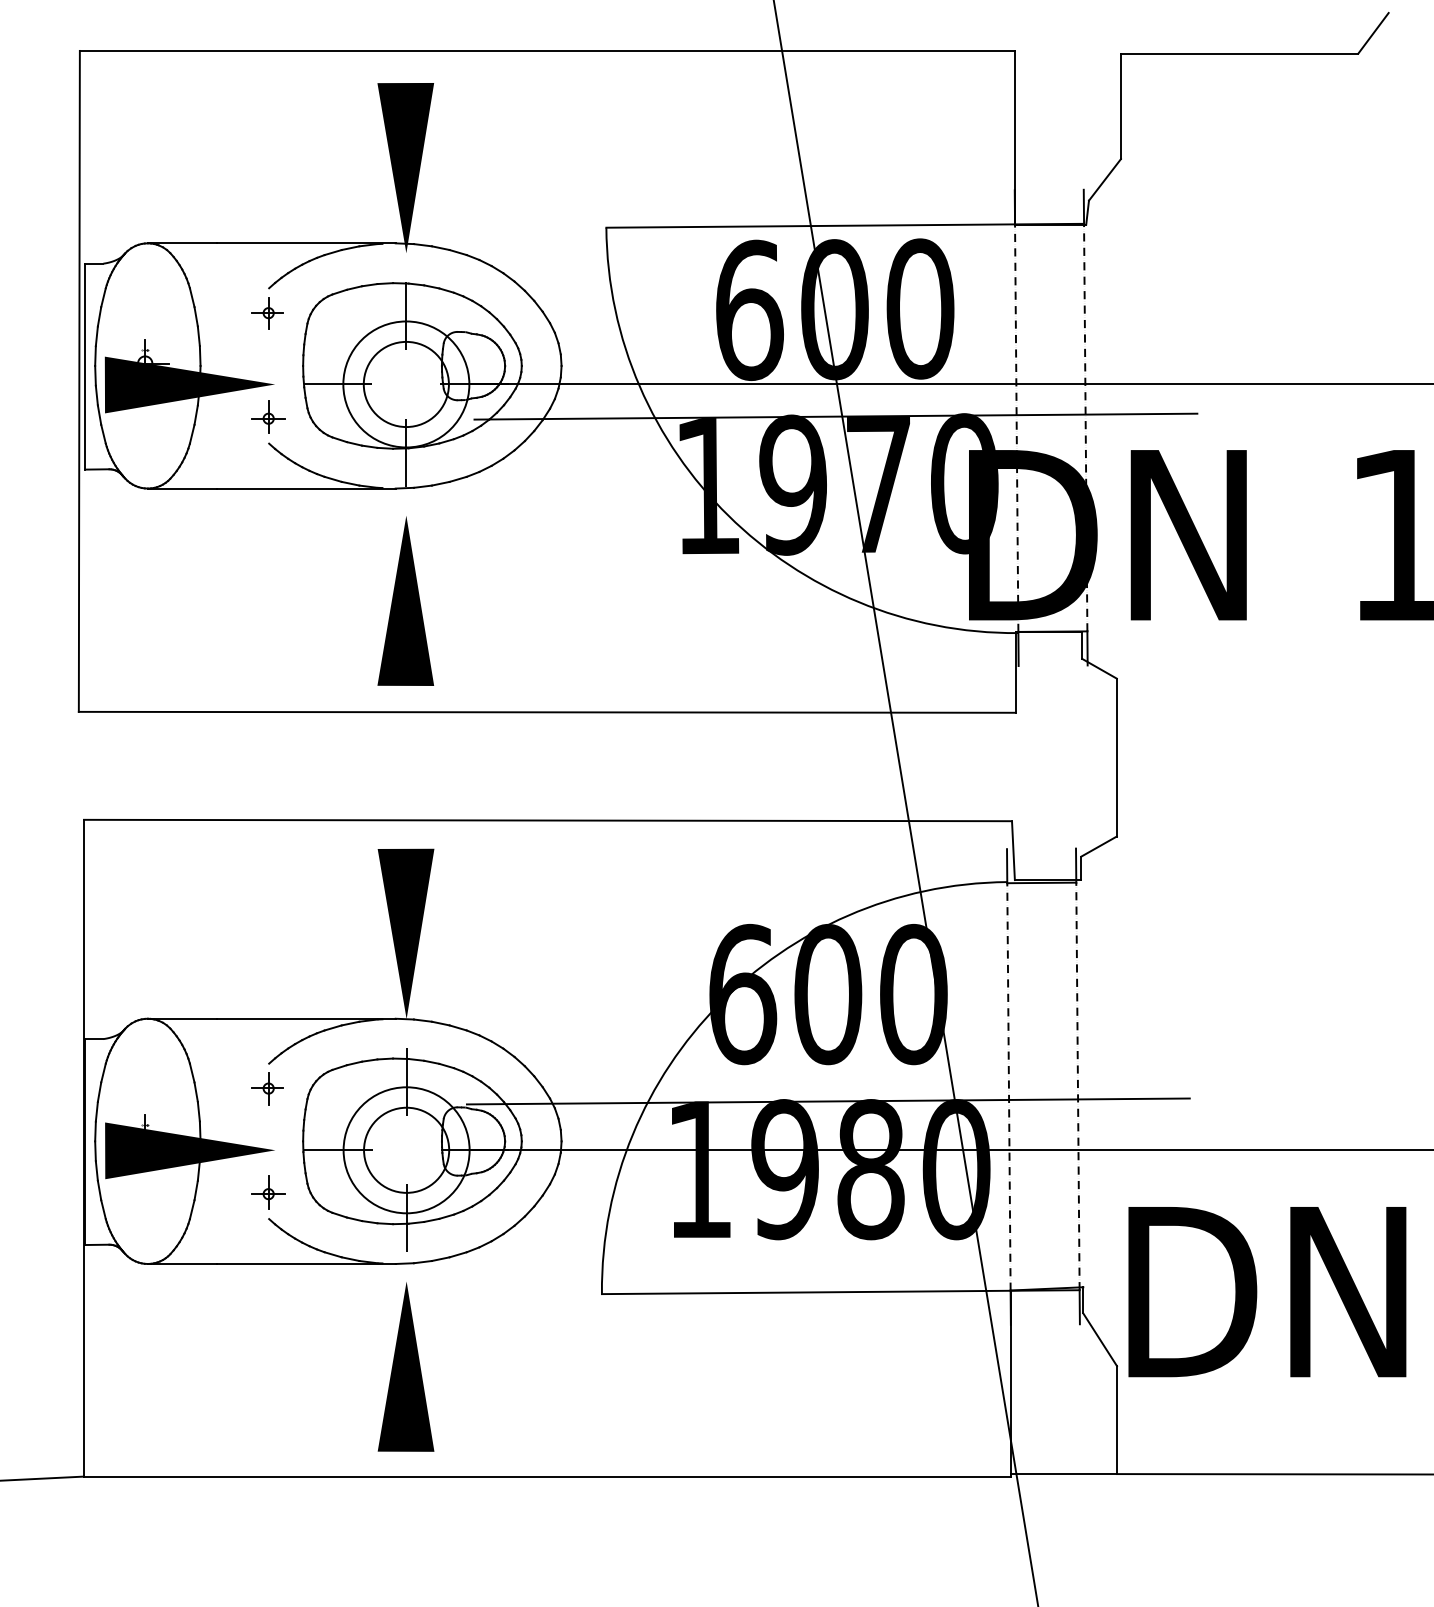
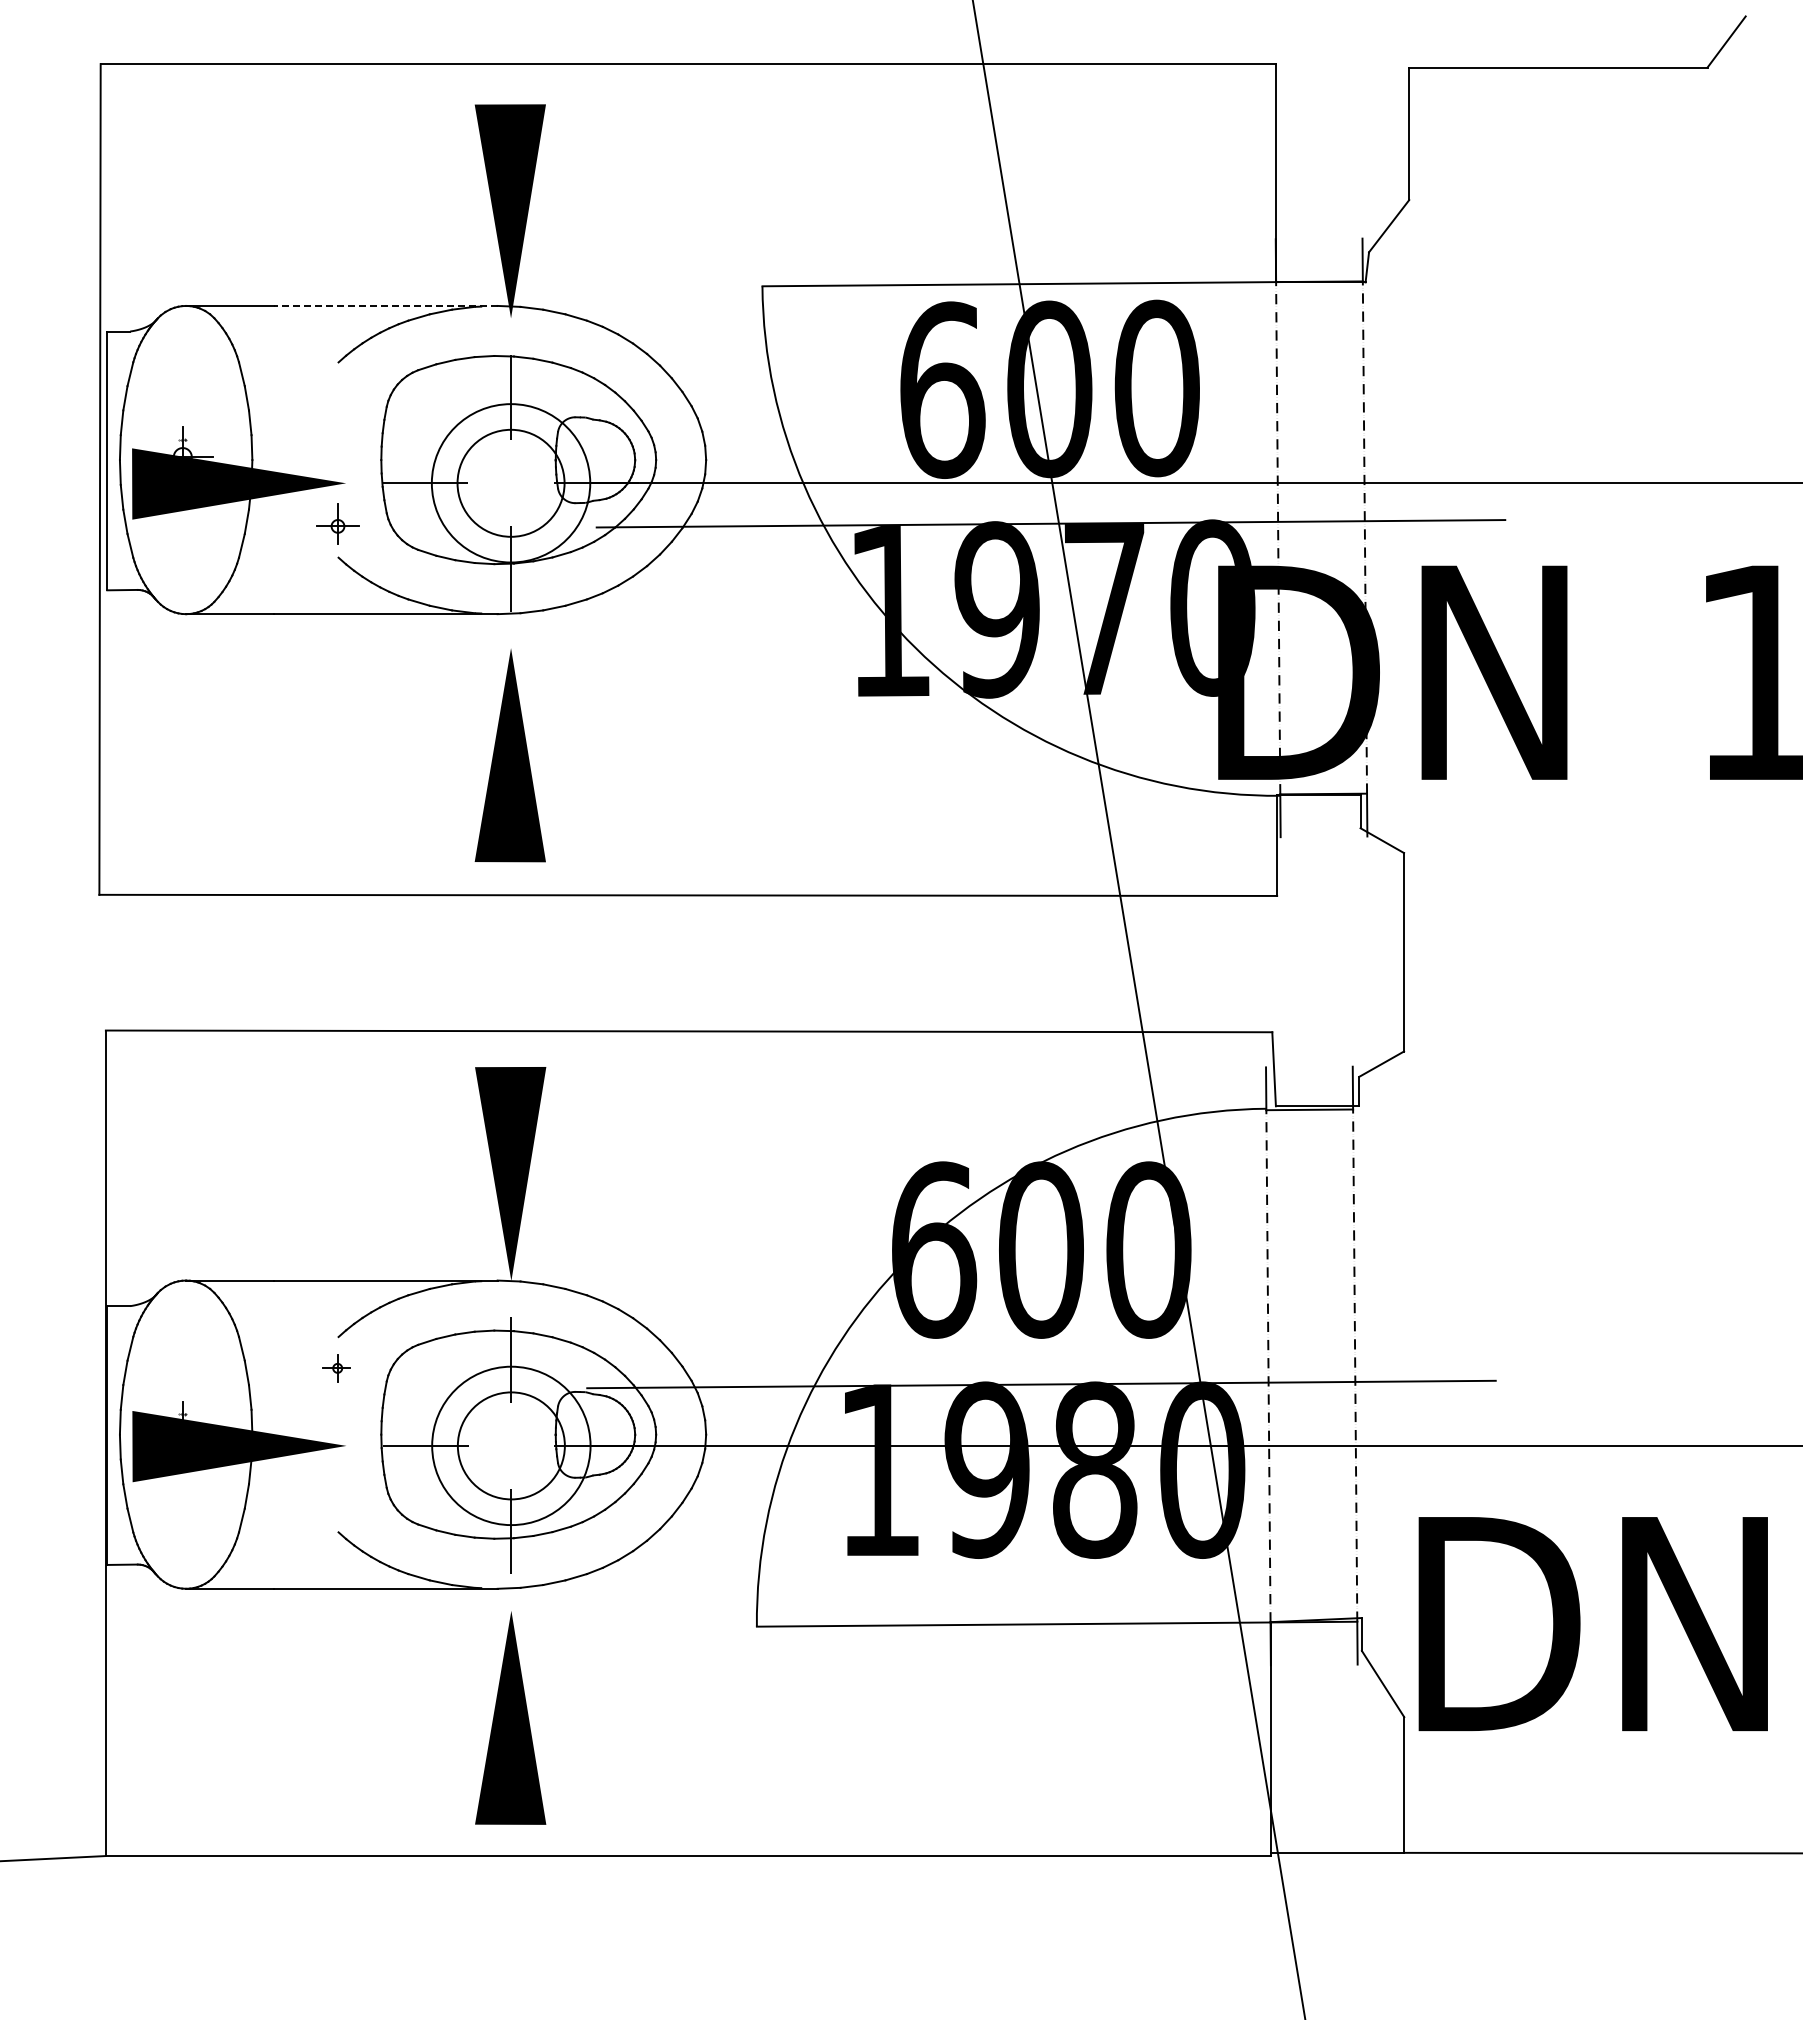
line: (306, 242) -> (385, 305), solid -> dashed
part: (267, 313) -> (336, 393), removed
part: (267, 1088) -> (336, 1368), size x0.7
part: (268, 1192) -> (337, 1498), removed

